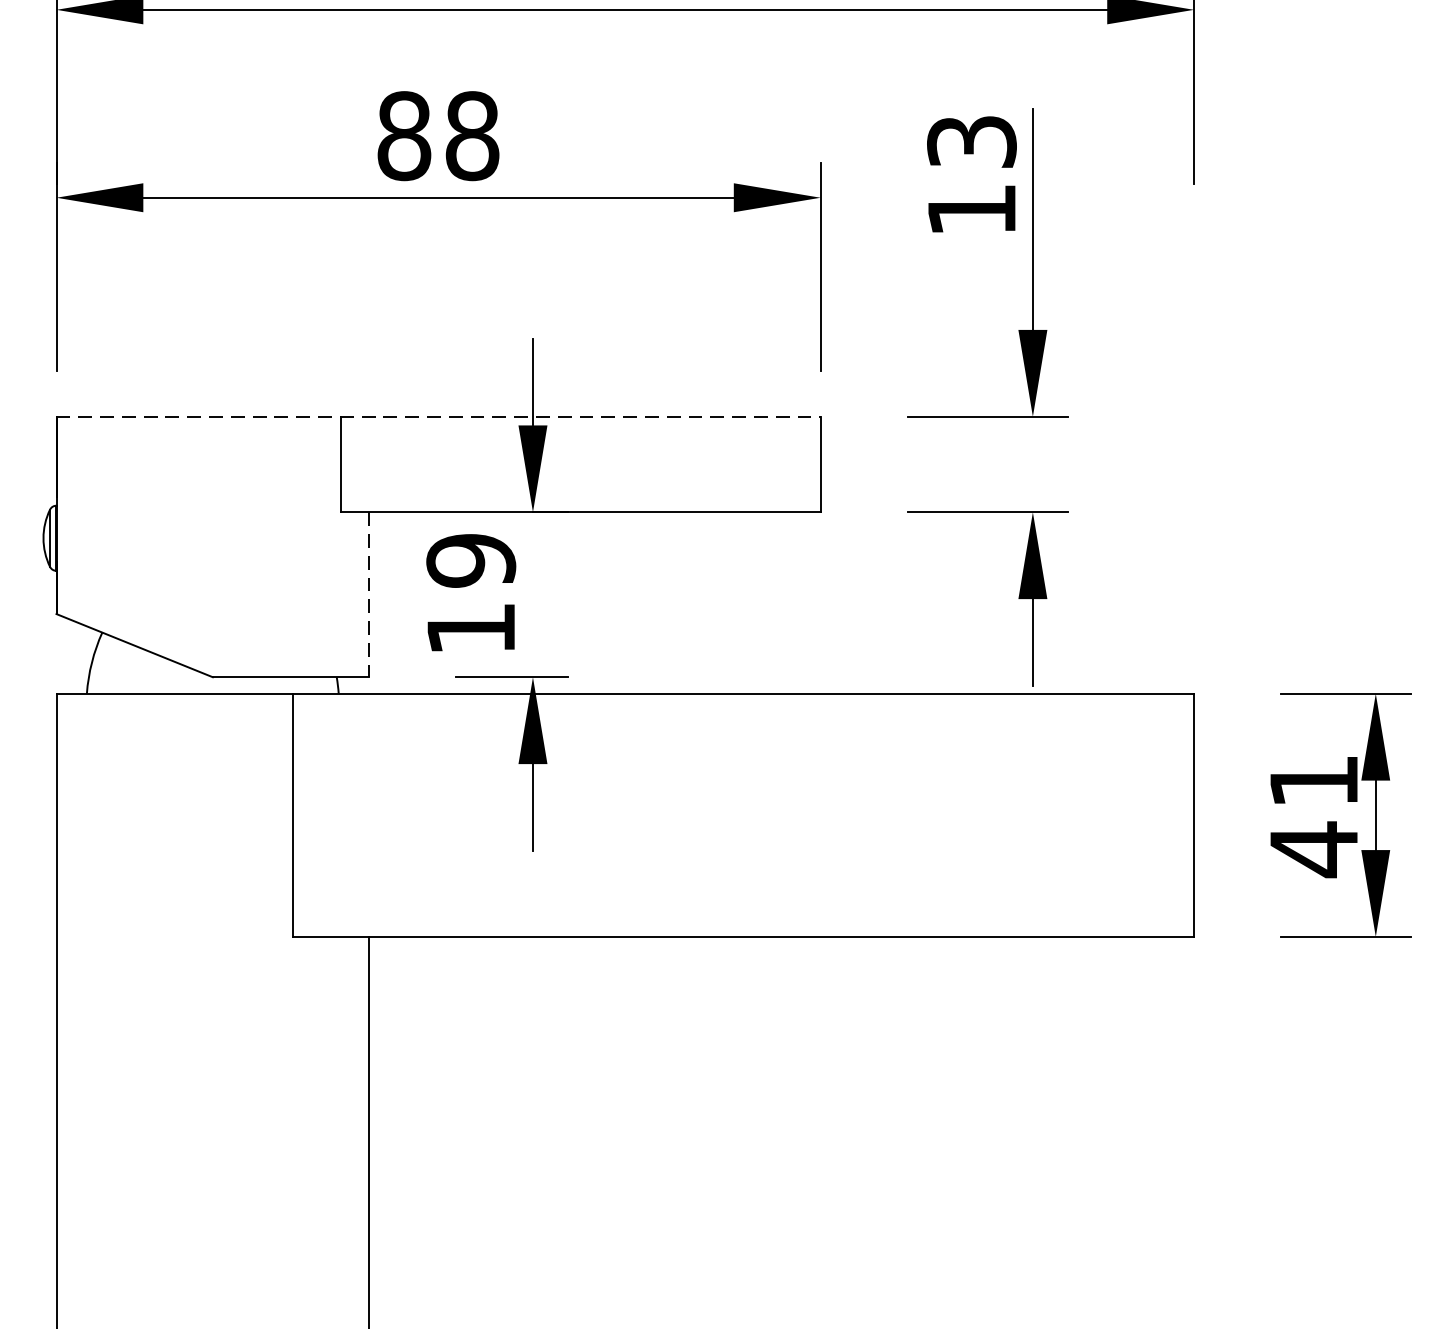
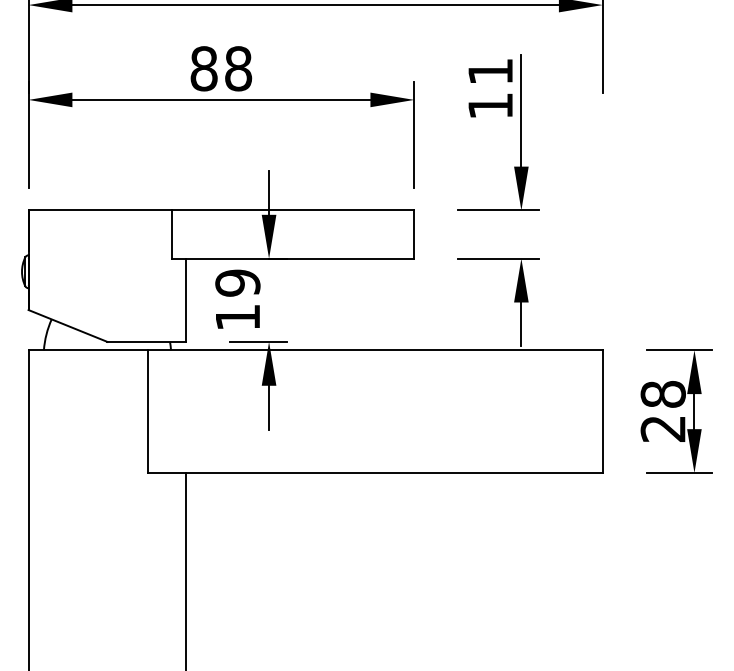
text: (971, 141) -> (490, 71), 13 -> 11
line: (438, 416) -> (221, 210), dashed -> solid
line: (369, 595) -> (186, 300), dashed -> solid
text: (1312, 817) -> (662, 412), 41 -> 28

